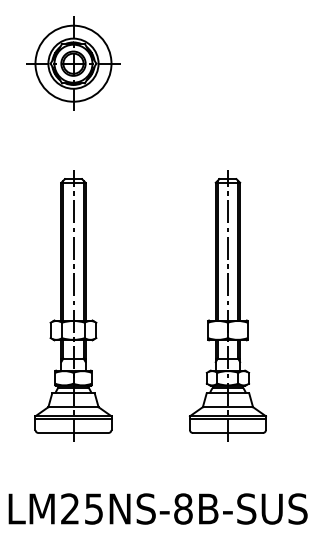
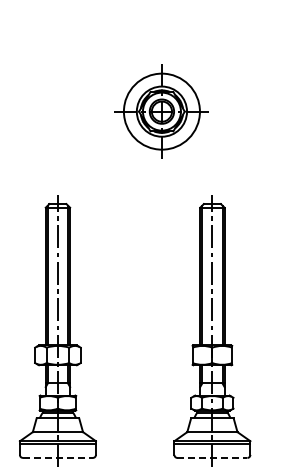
part: (73, 63) -> (161, 111), moved
line: (73, 433) -> (57, 458), solid -> dashed
line: (227, 433) -> (211, 458), solid -> dashed

